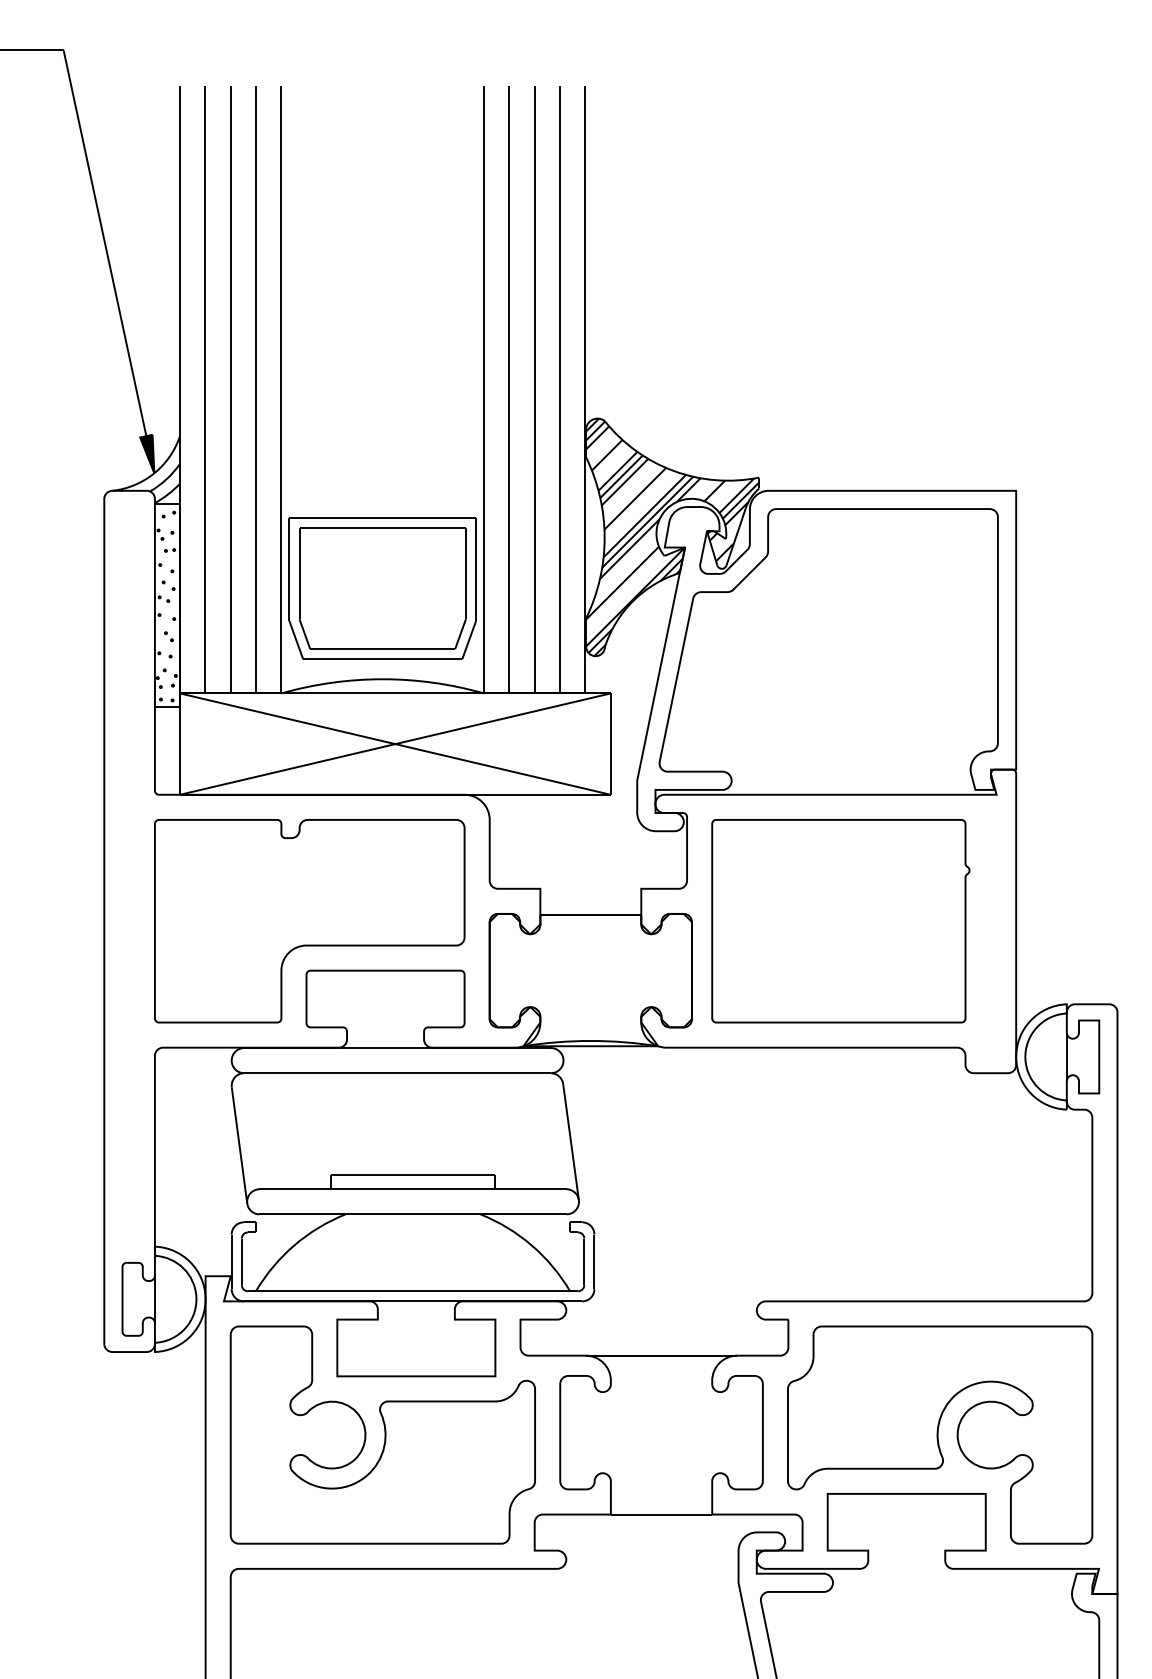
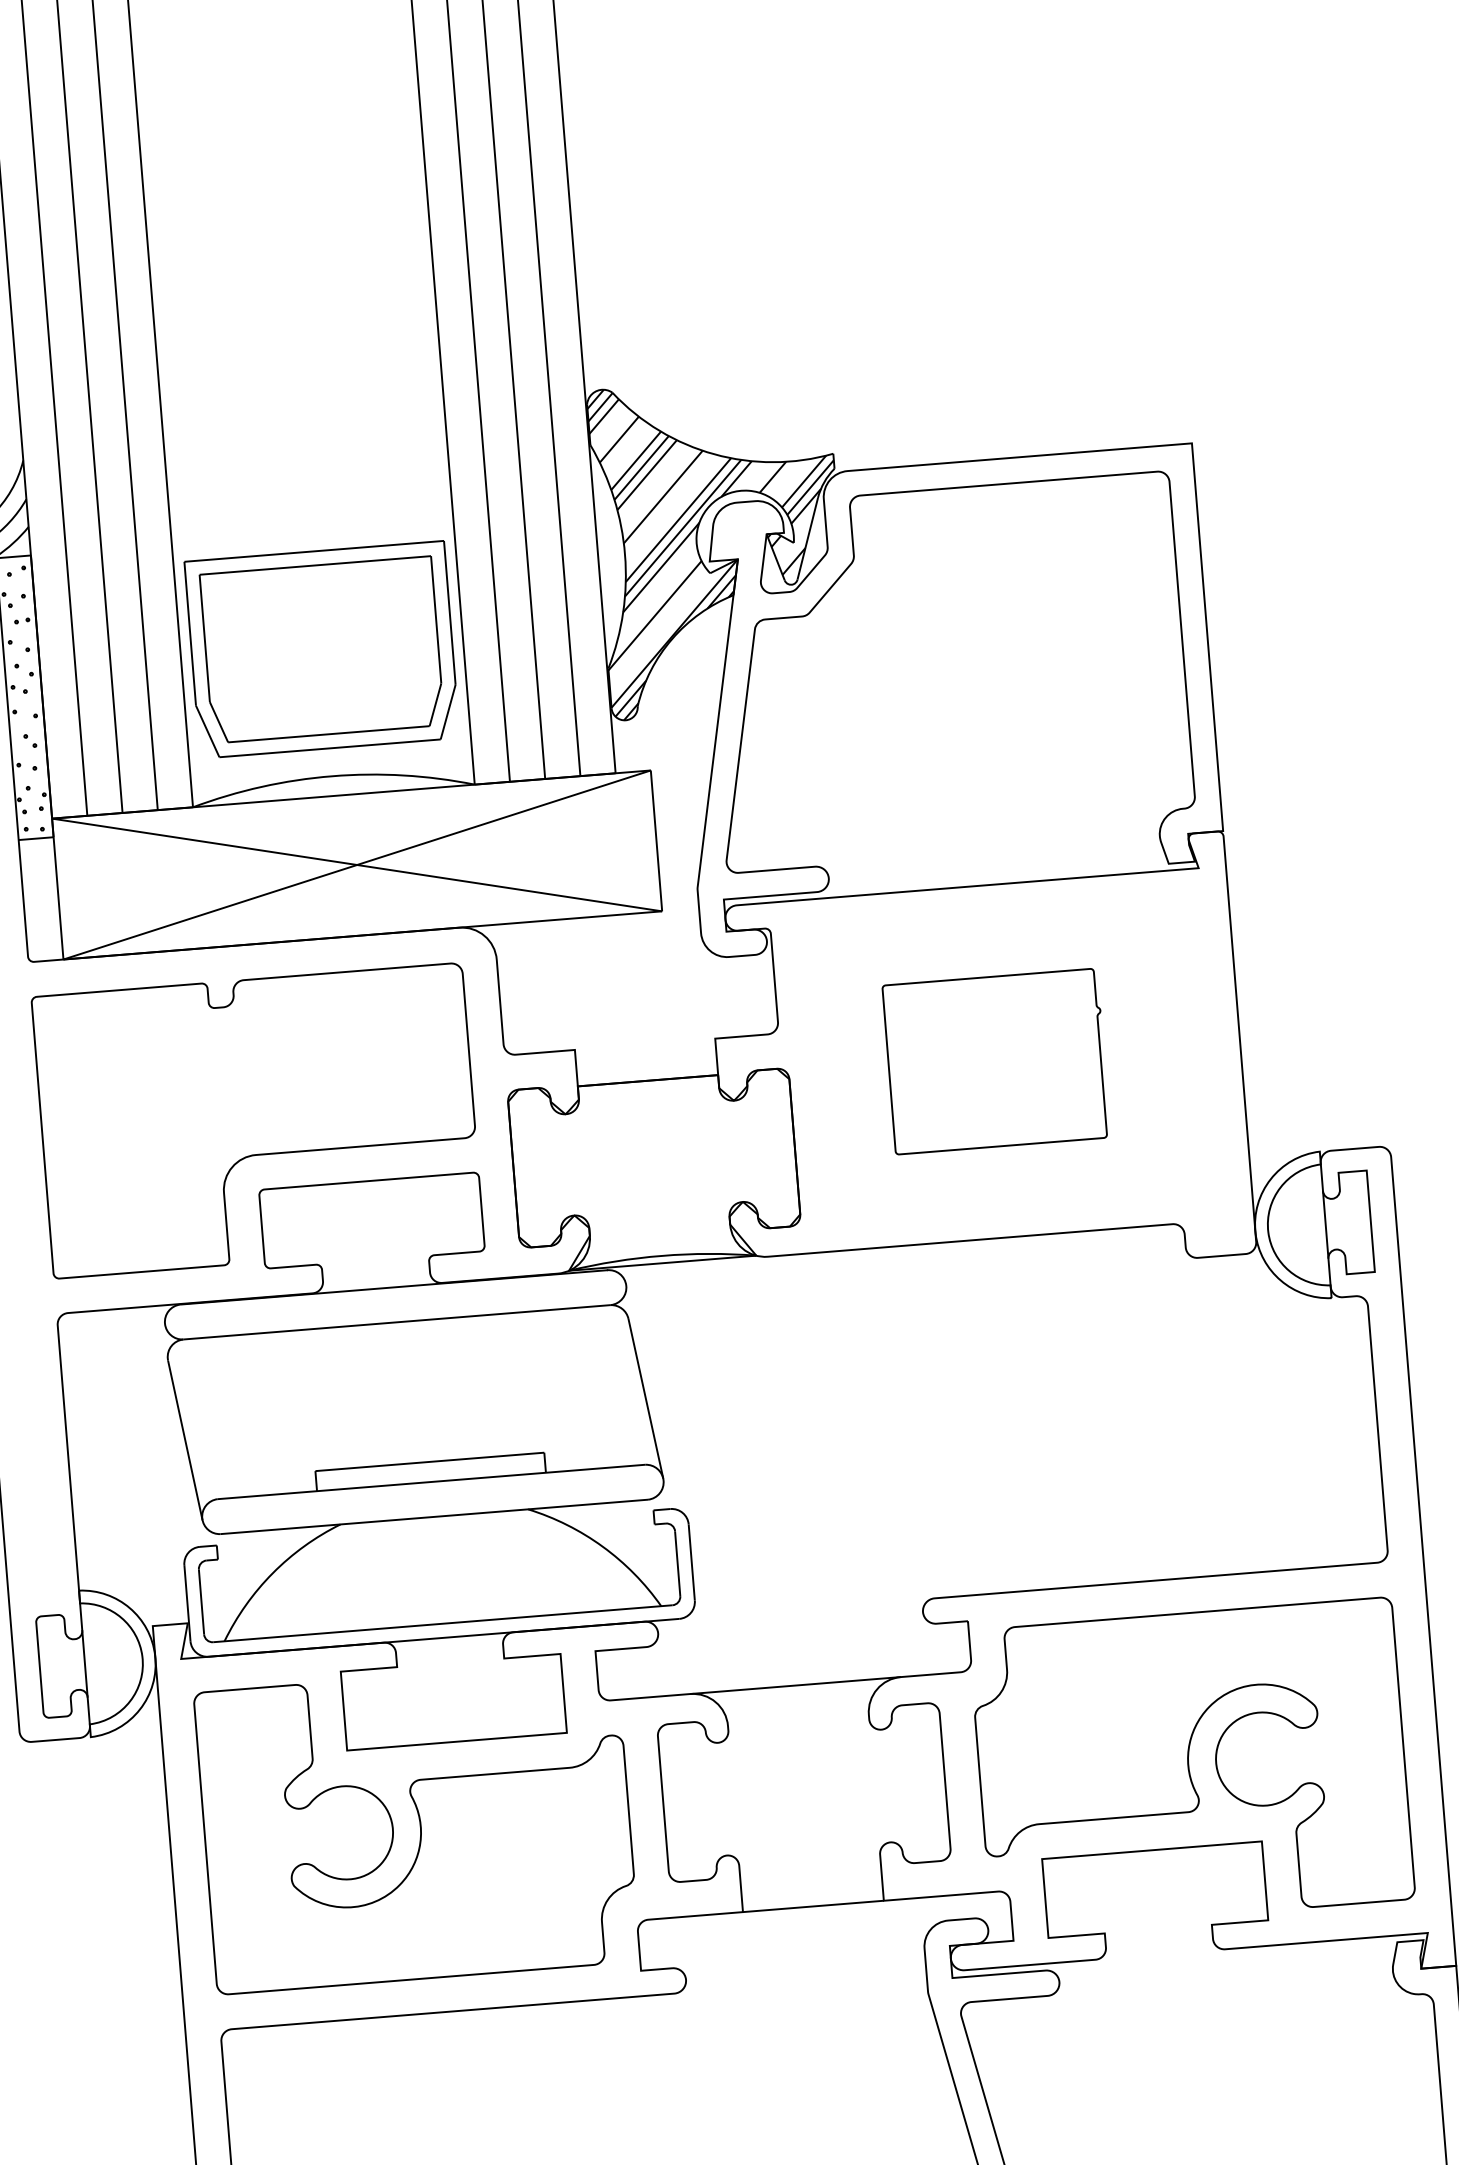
part: (840, 921) -> (995, 1061), size x0.6

